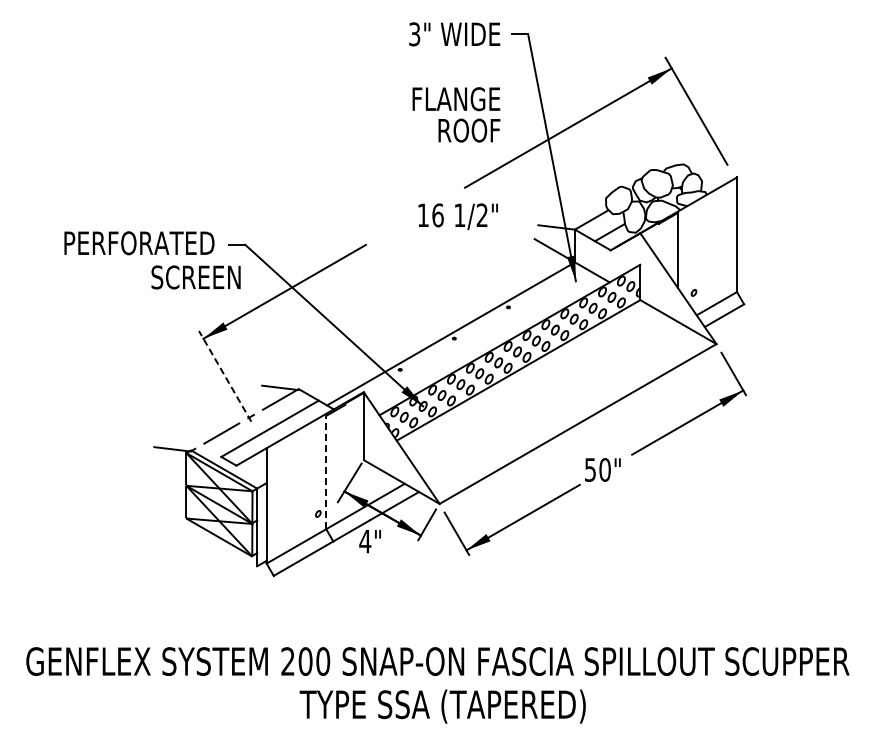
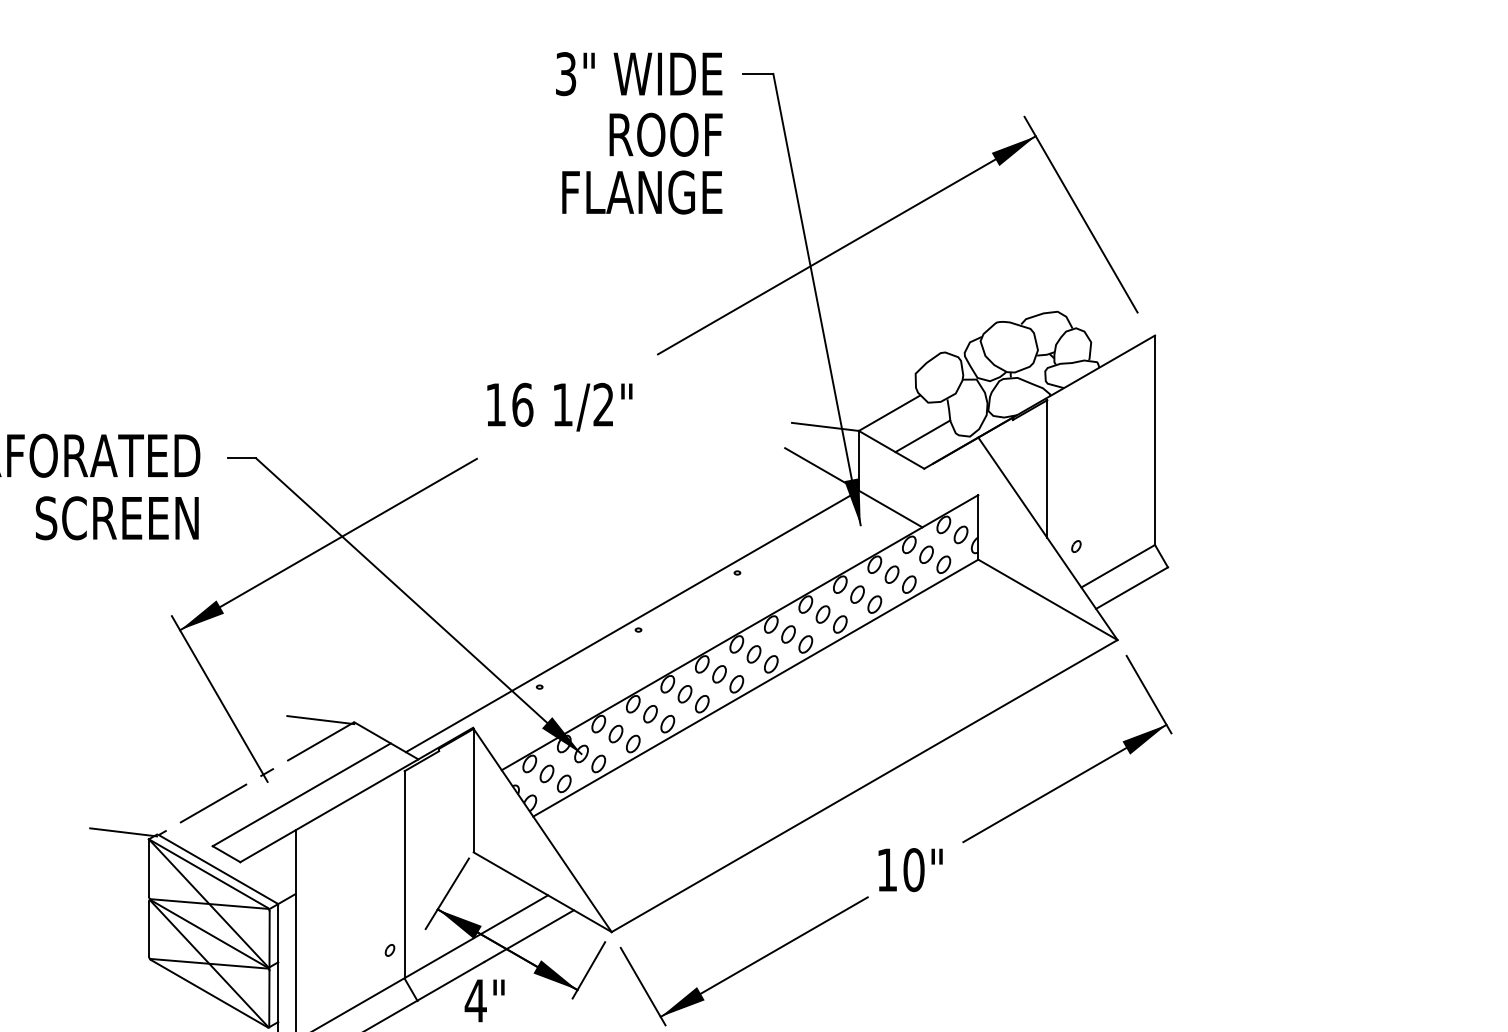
text: (469, 130) -> (666, 134), moved
text: (457, 216) -> (558, 406), moved
text: (195, 277) -> (116, 518), moved
line: (224, 375) -> (218, 697), dashed -> solid
text: (590, 469) -> (887, 869), 50" -> 10"
line: (326, 472) -> (404, 874), dashed -> solid

